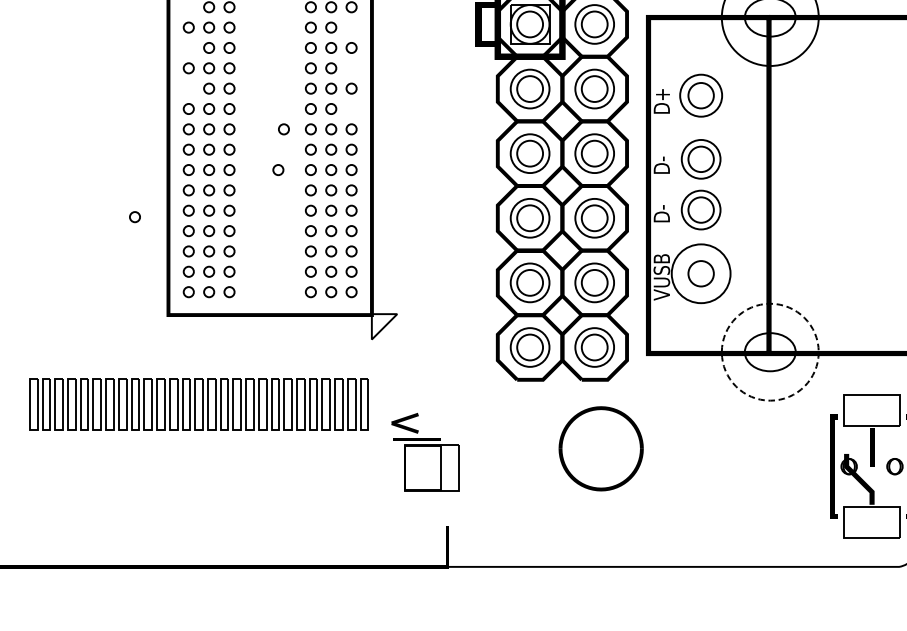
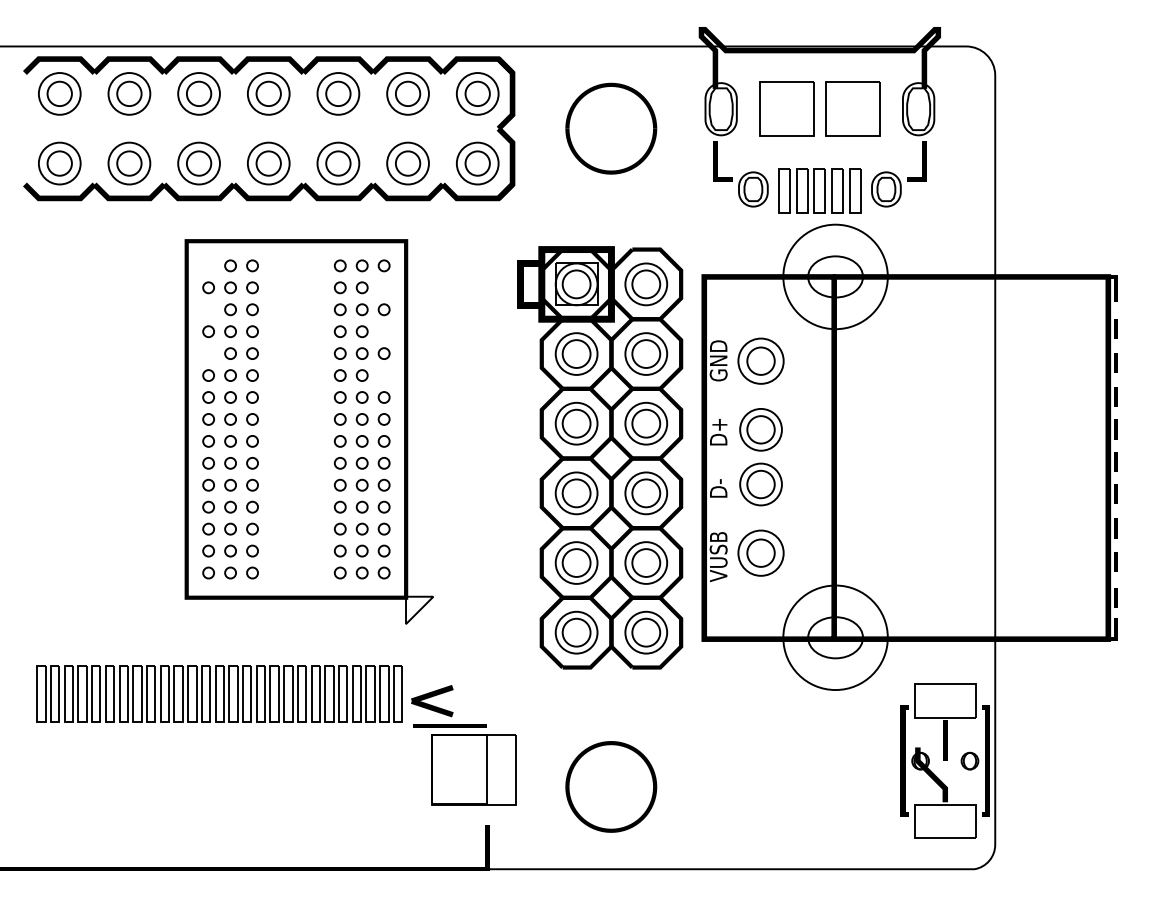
text: (661, 95) -> (718, 360), D+ -> GND
circle: (283, 129) -> (310, 397), removed
text: (662, 155) -> (719, 425), D- -> D+
circle: (277, 170) -> (304, 441), removed
circle: (134, 216) -> (150, 491), removed
circle: (700, 273) -> (760, 552), size x0.71
circle: (770, 351) -> (835, 637), dashed -> solid
part: (601, 448) -> (611, 786), moved
part: (425, 452) -> (463, 745), size x1.43

